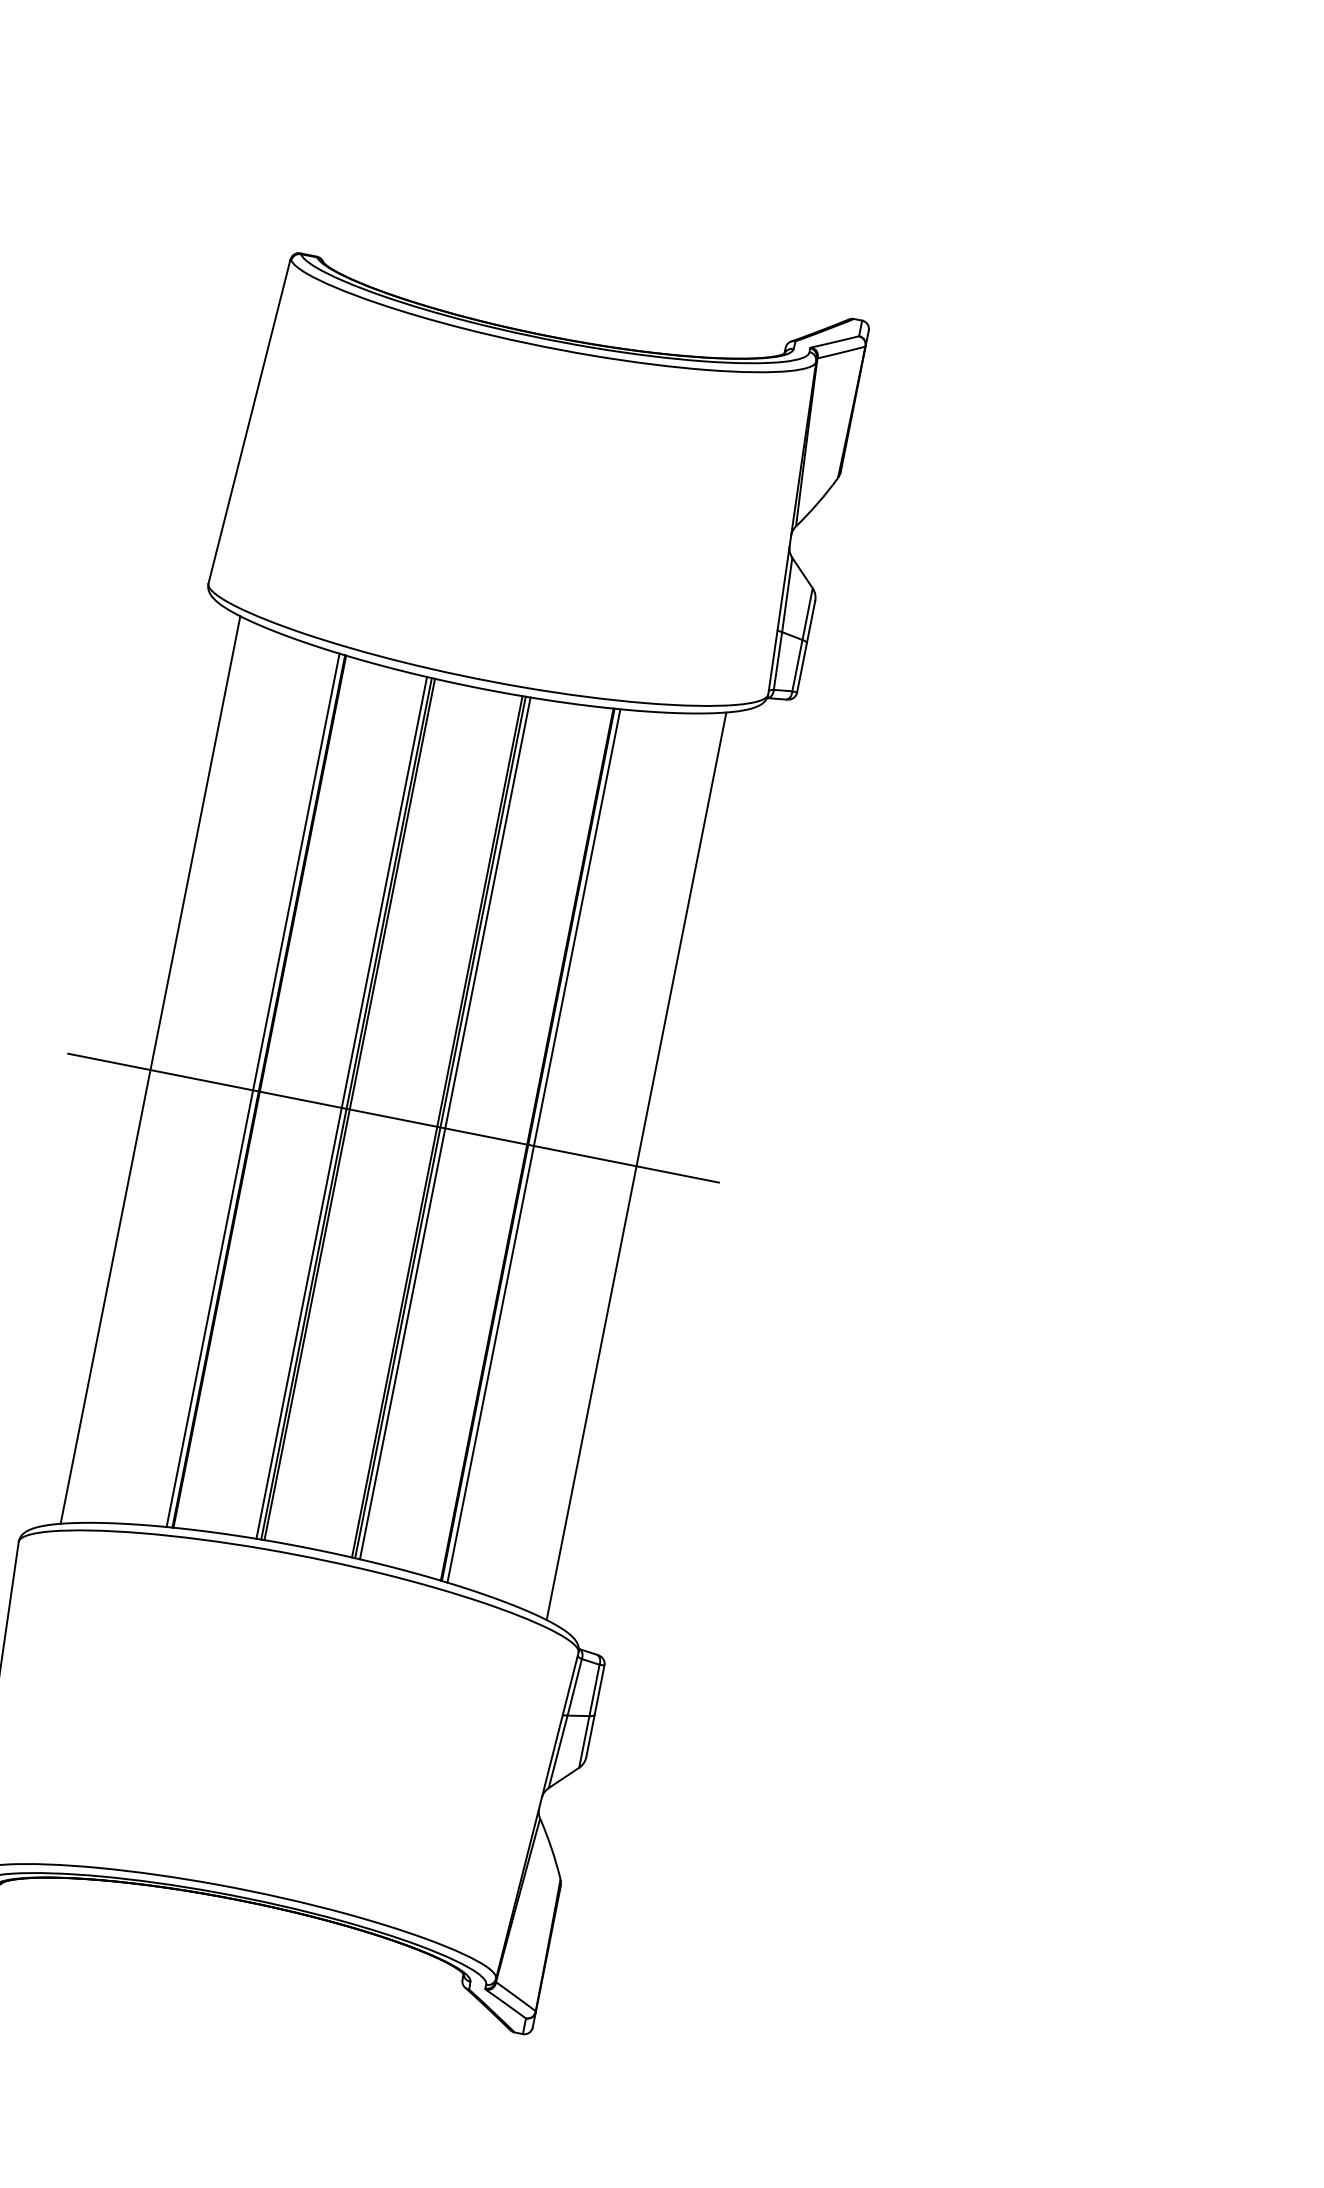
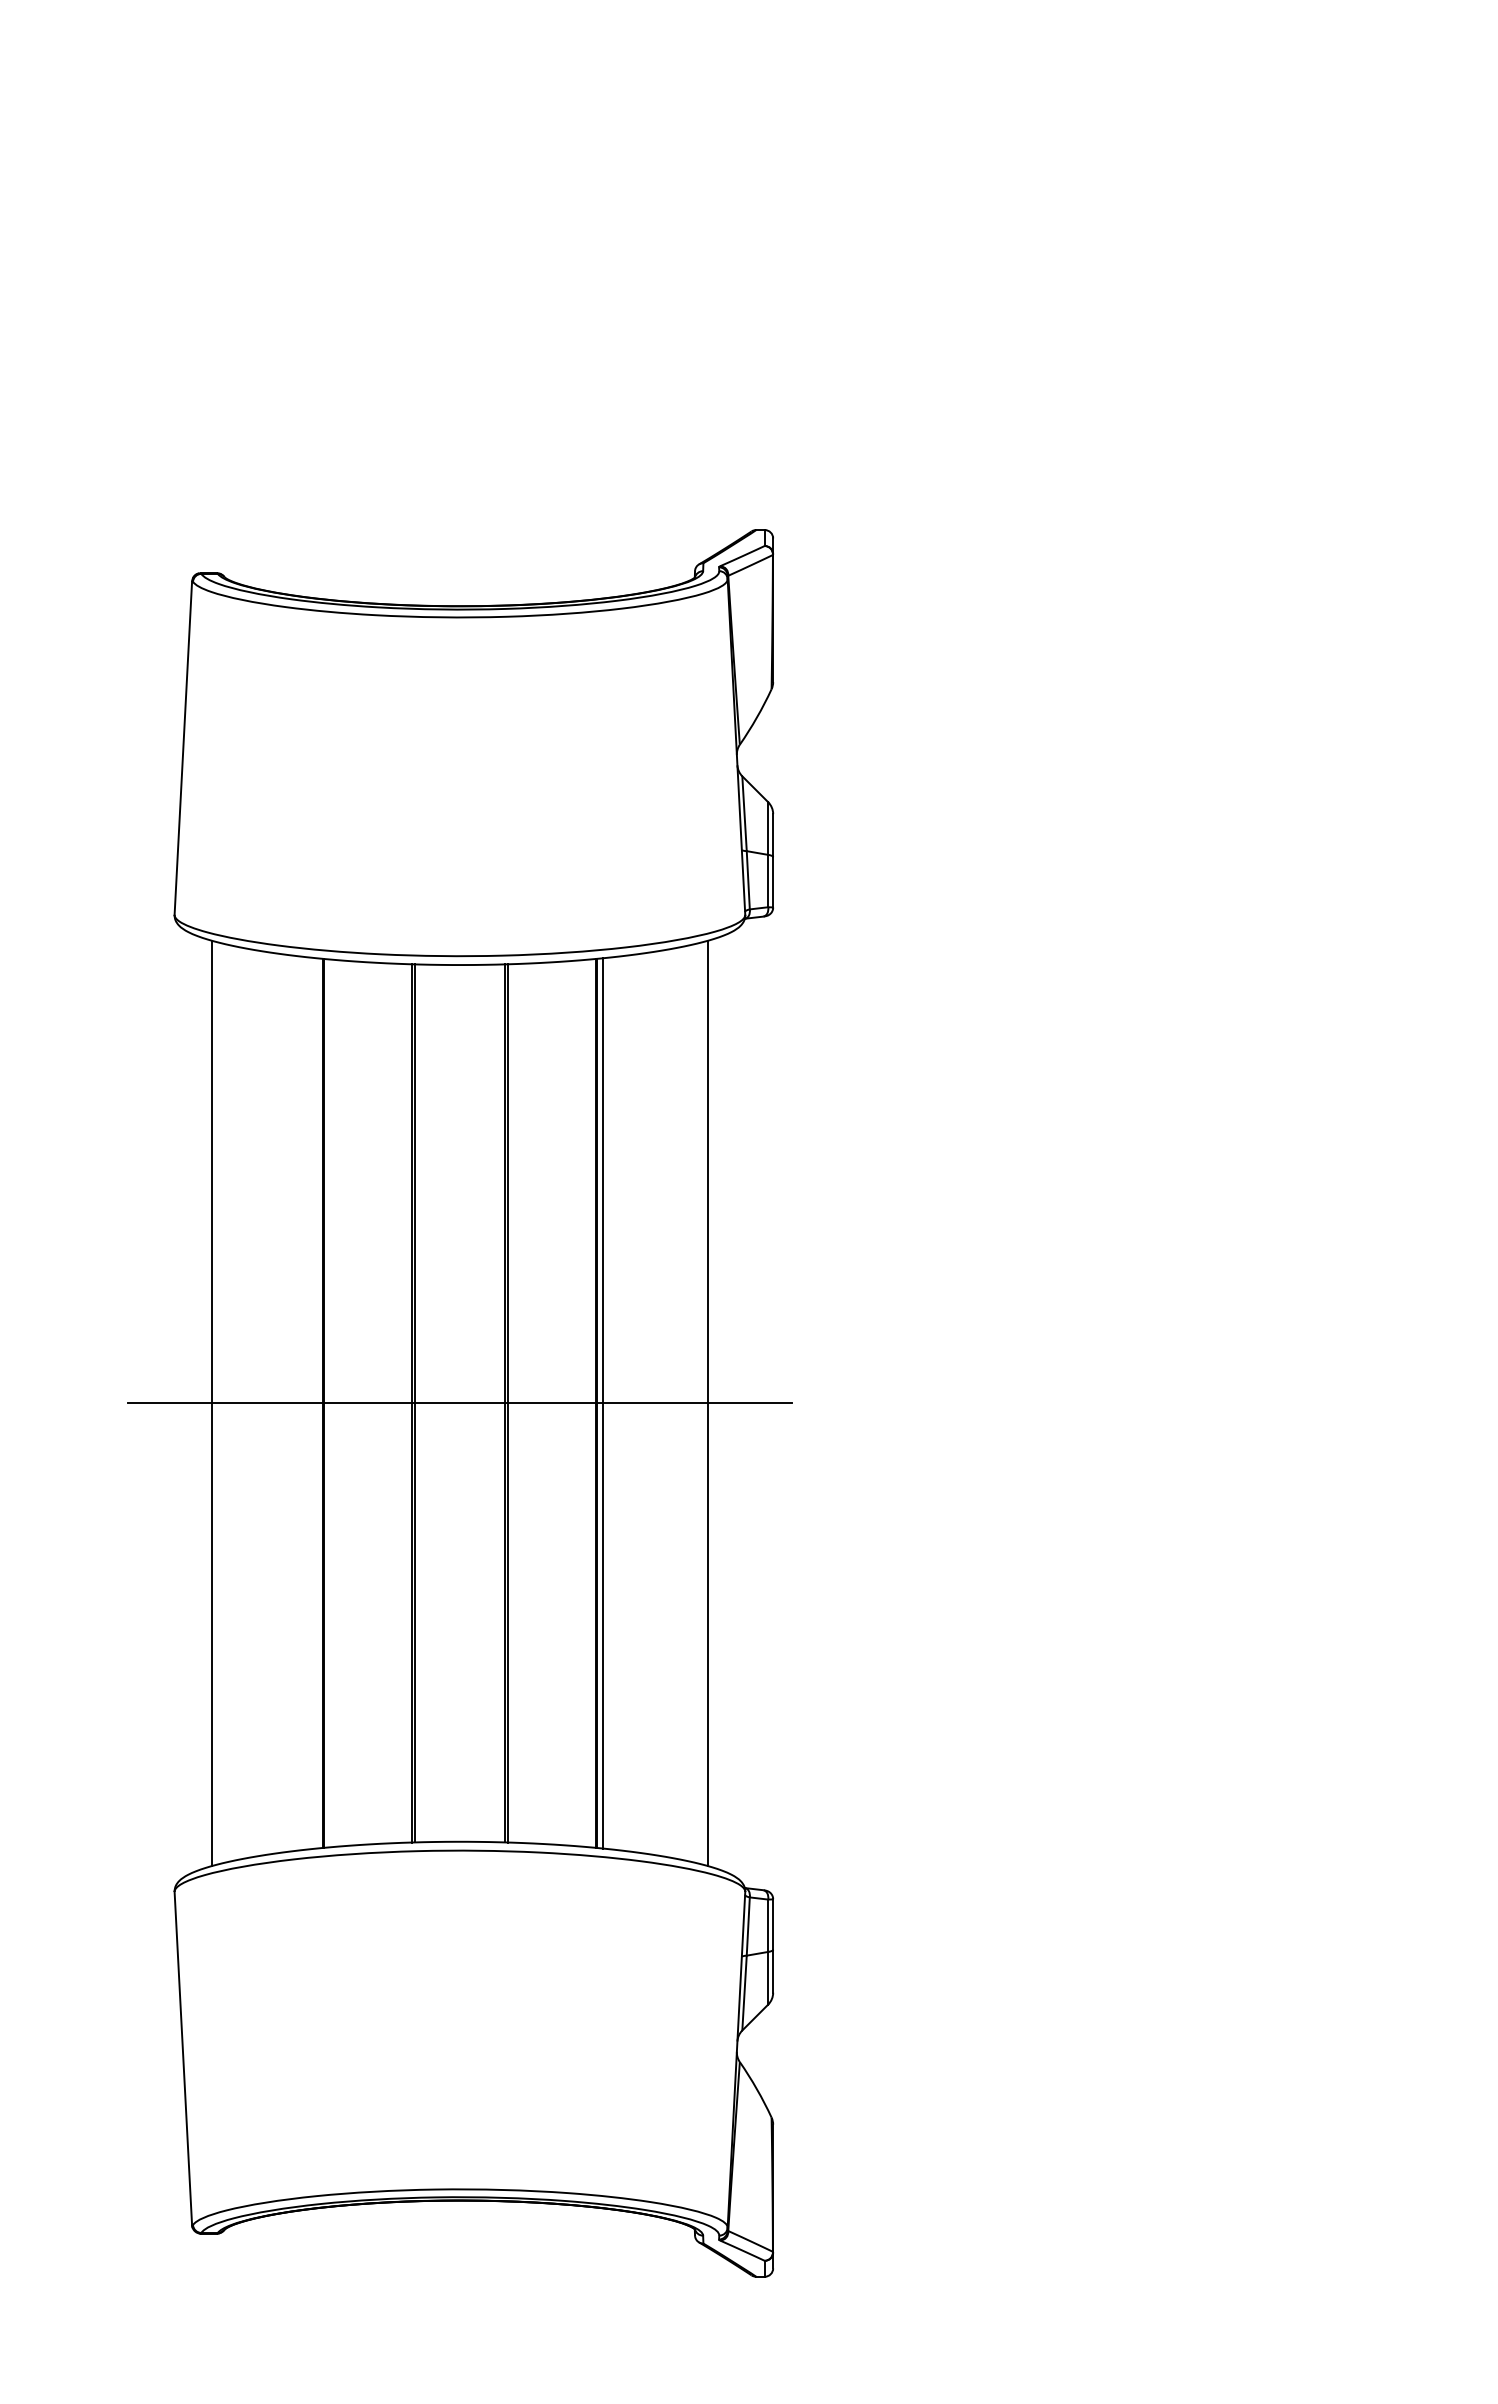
line: (252, 1090) -> (316, 1403), removed
line: (342, 1108) -> (407, 1403), removed
line: (445, 1128) -> (512, 1403), removed

